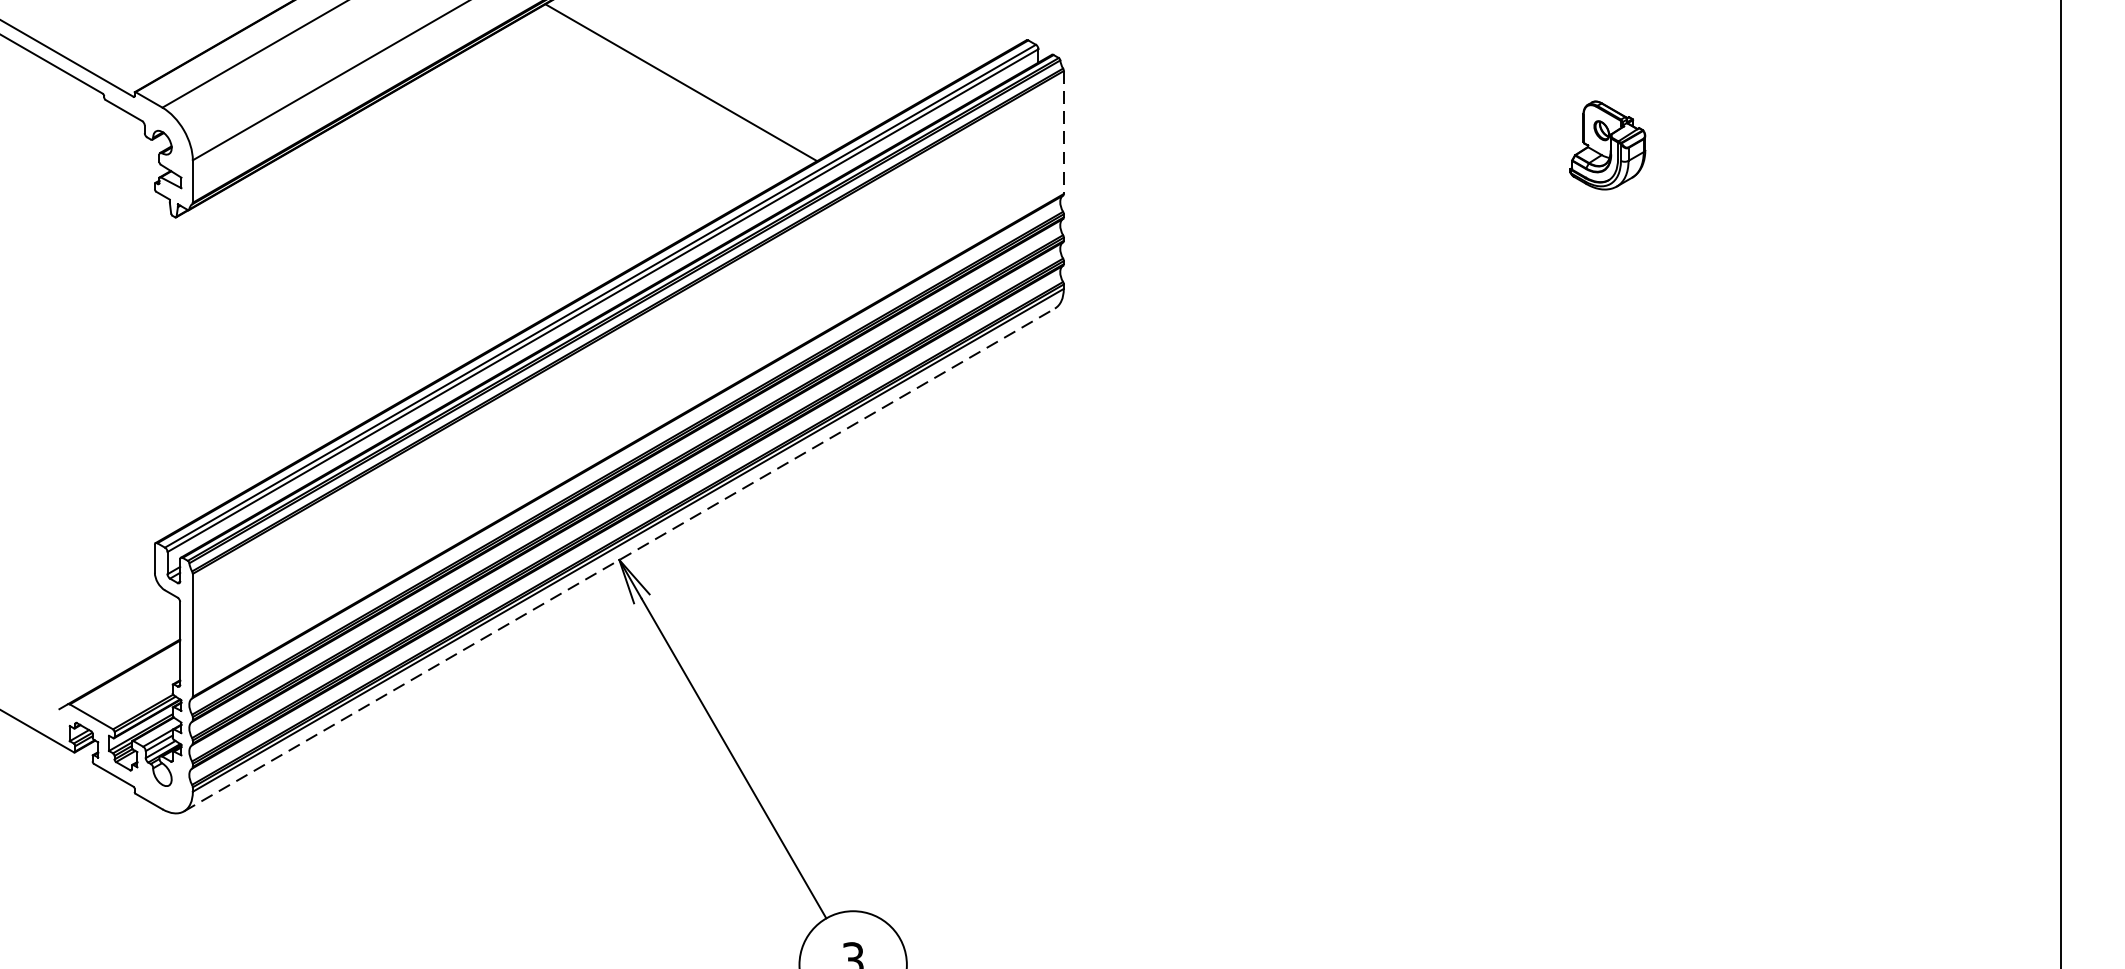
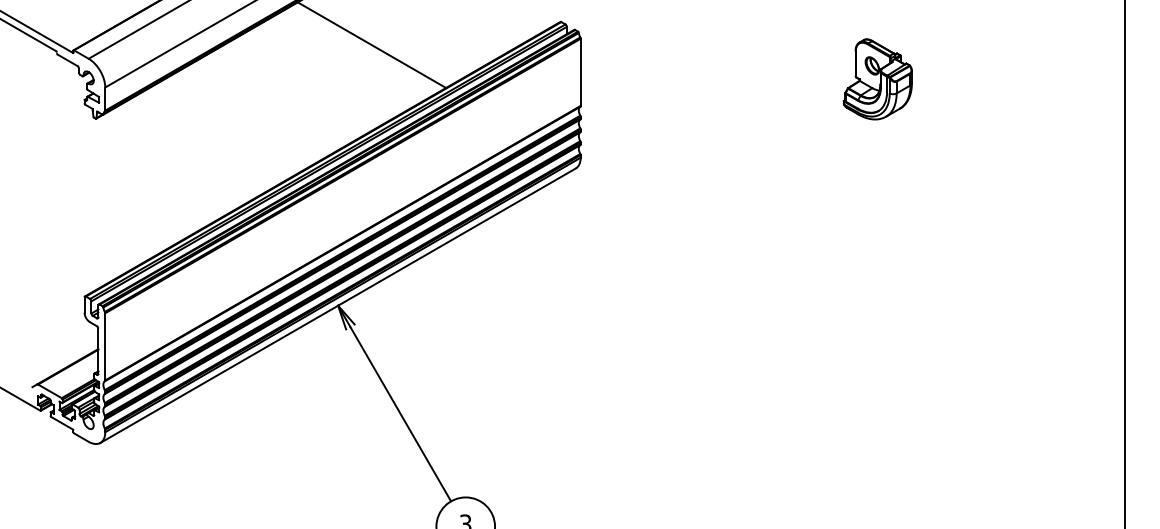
line: (1063, 132) -> (580, 72), dashed -> solid
part: (1607, 145) -> (877, 79), size x1.67
line: (620, 559) -> (338, 305), dashed -> solid

